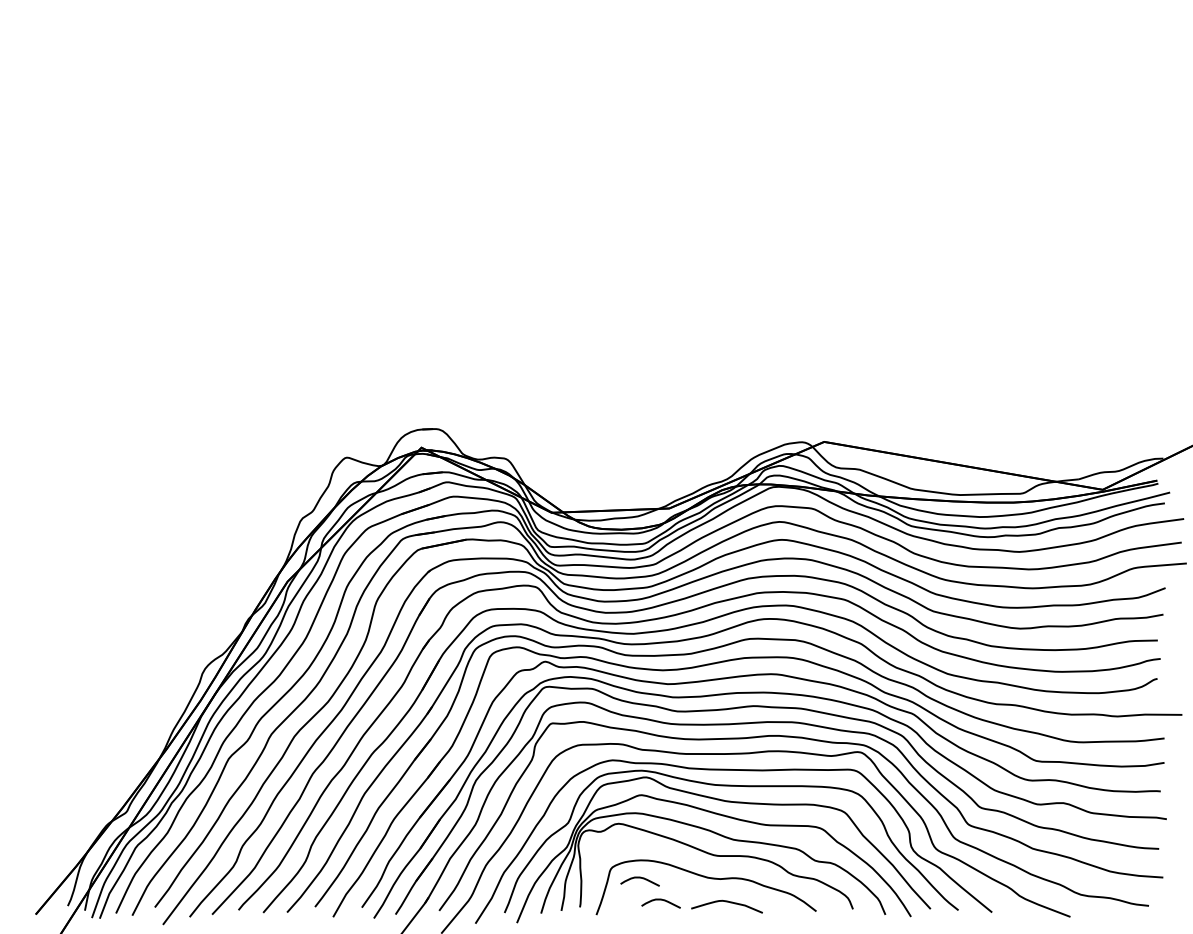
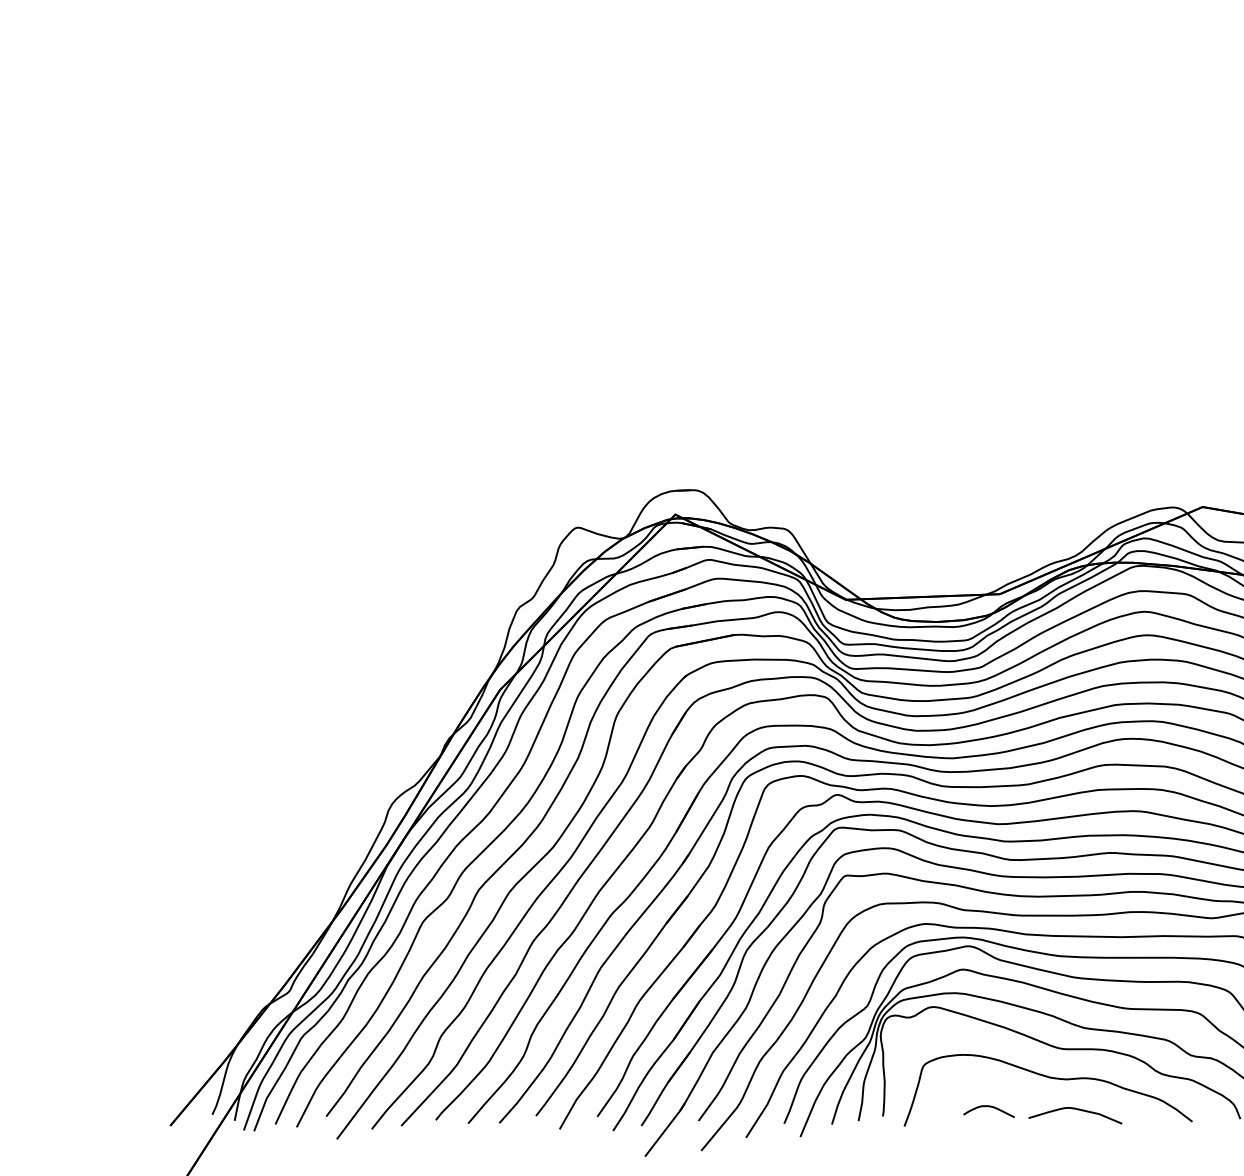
curve: (639, 878) -> (960, 1078), removed

